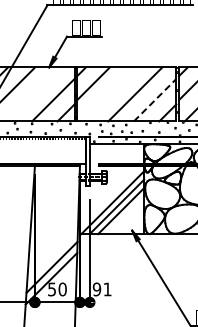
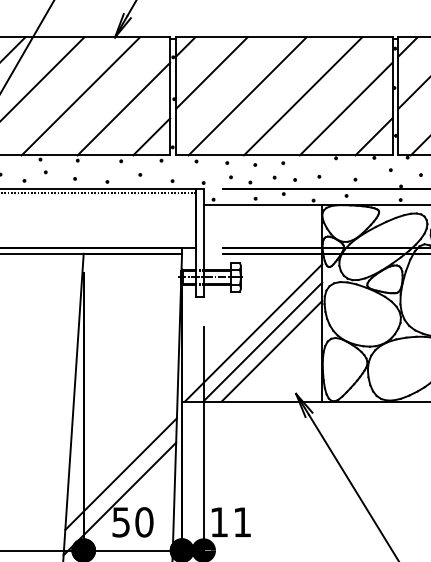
line: (33, 94) -> (80, 96), added
line: (109, 94) -> (246, 96), added
line: (155, 99) -> (347, 107), dashed -> solid
text: (96, 289) -> (218, 522), 91 -> 11

